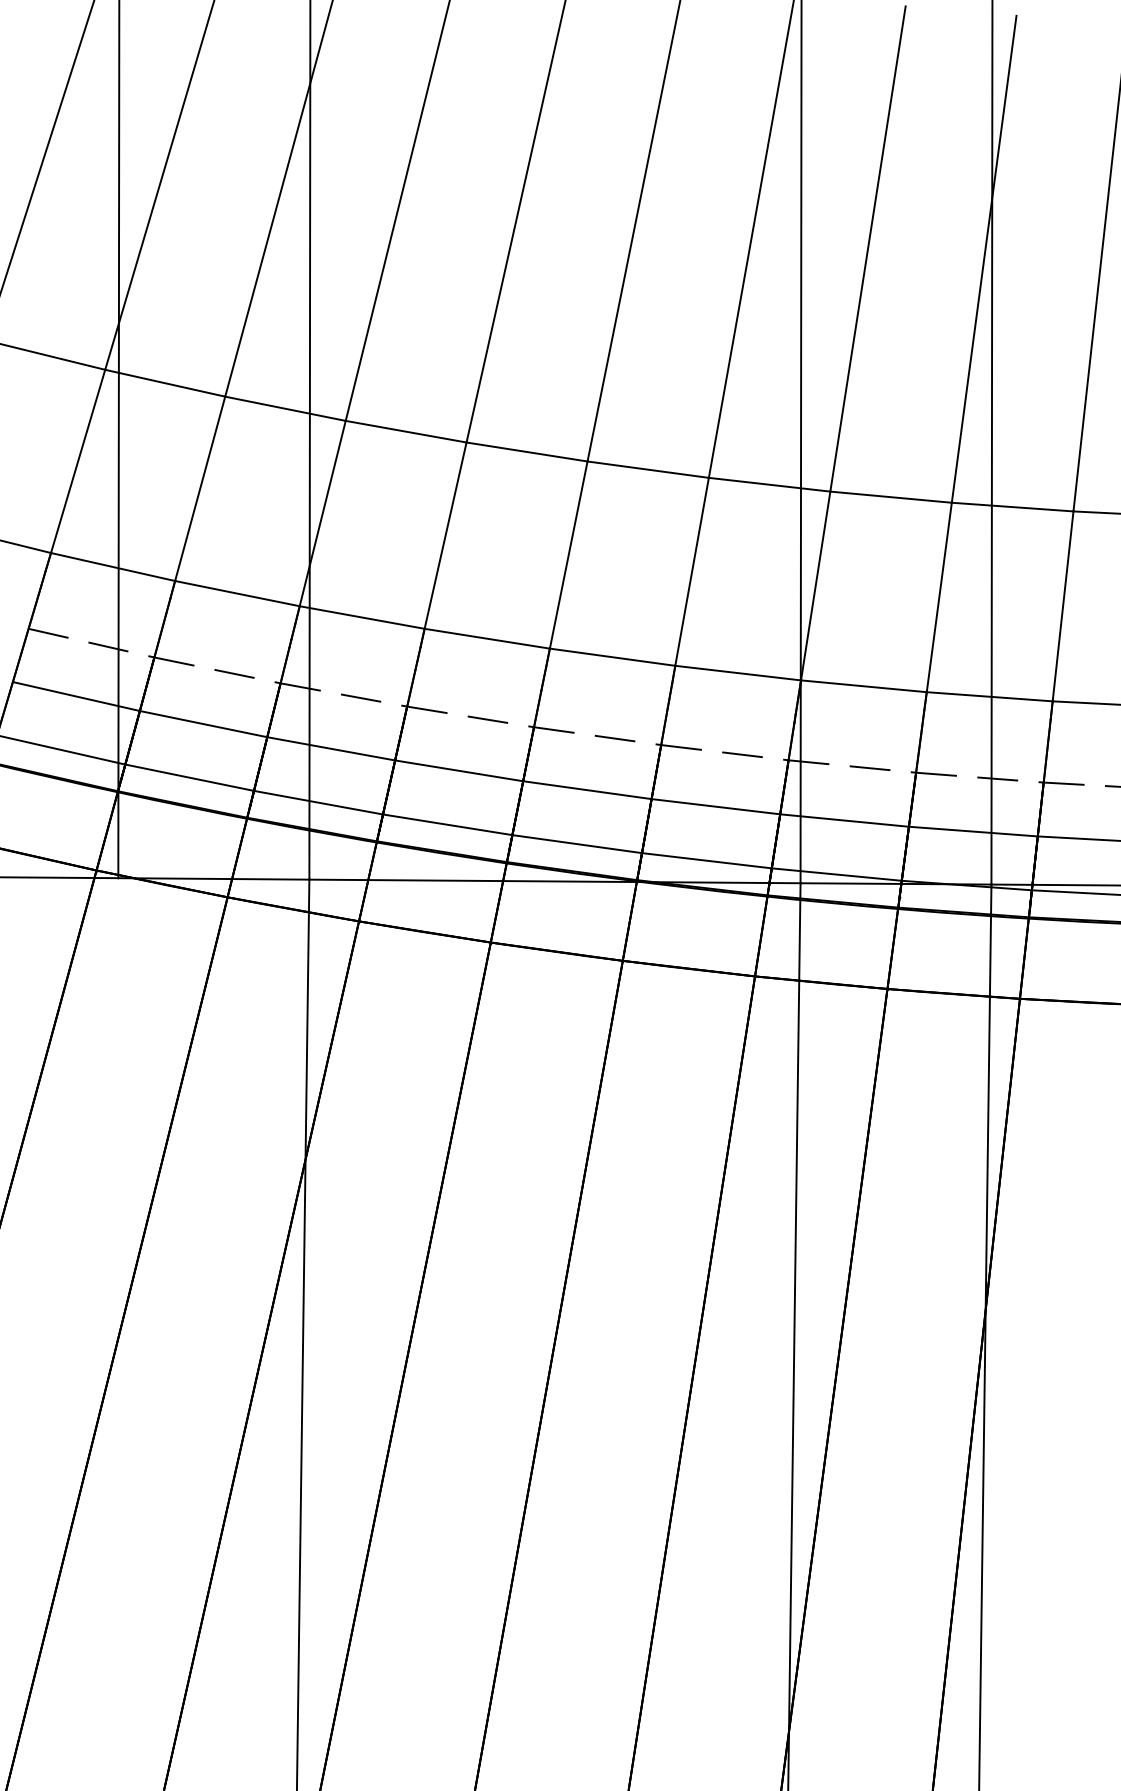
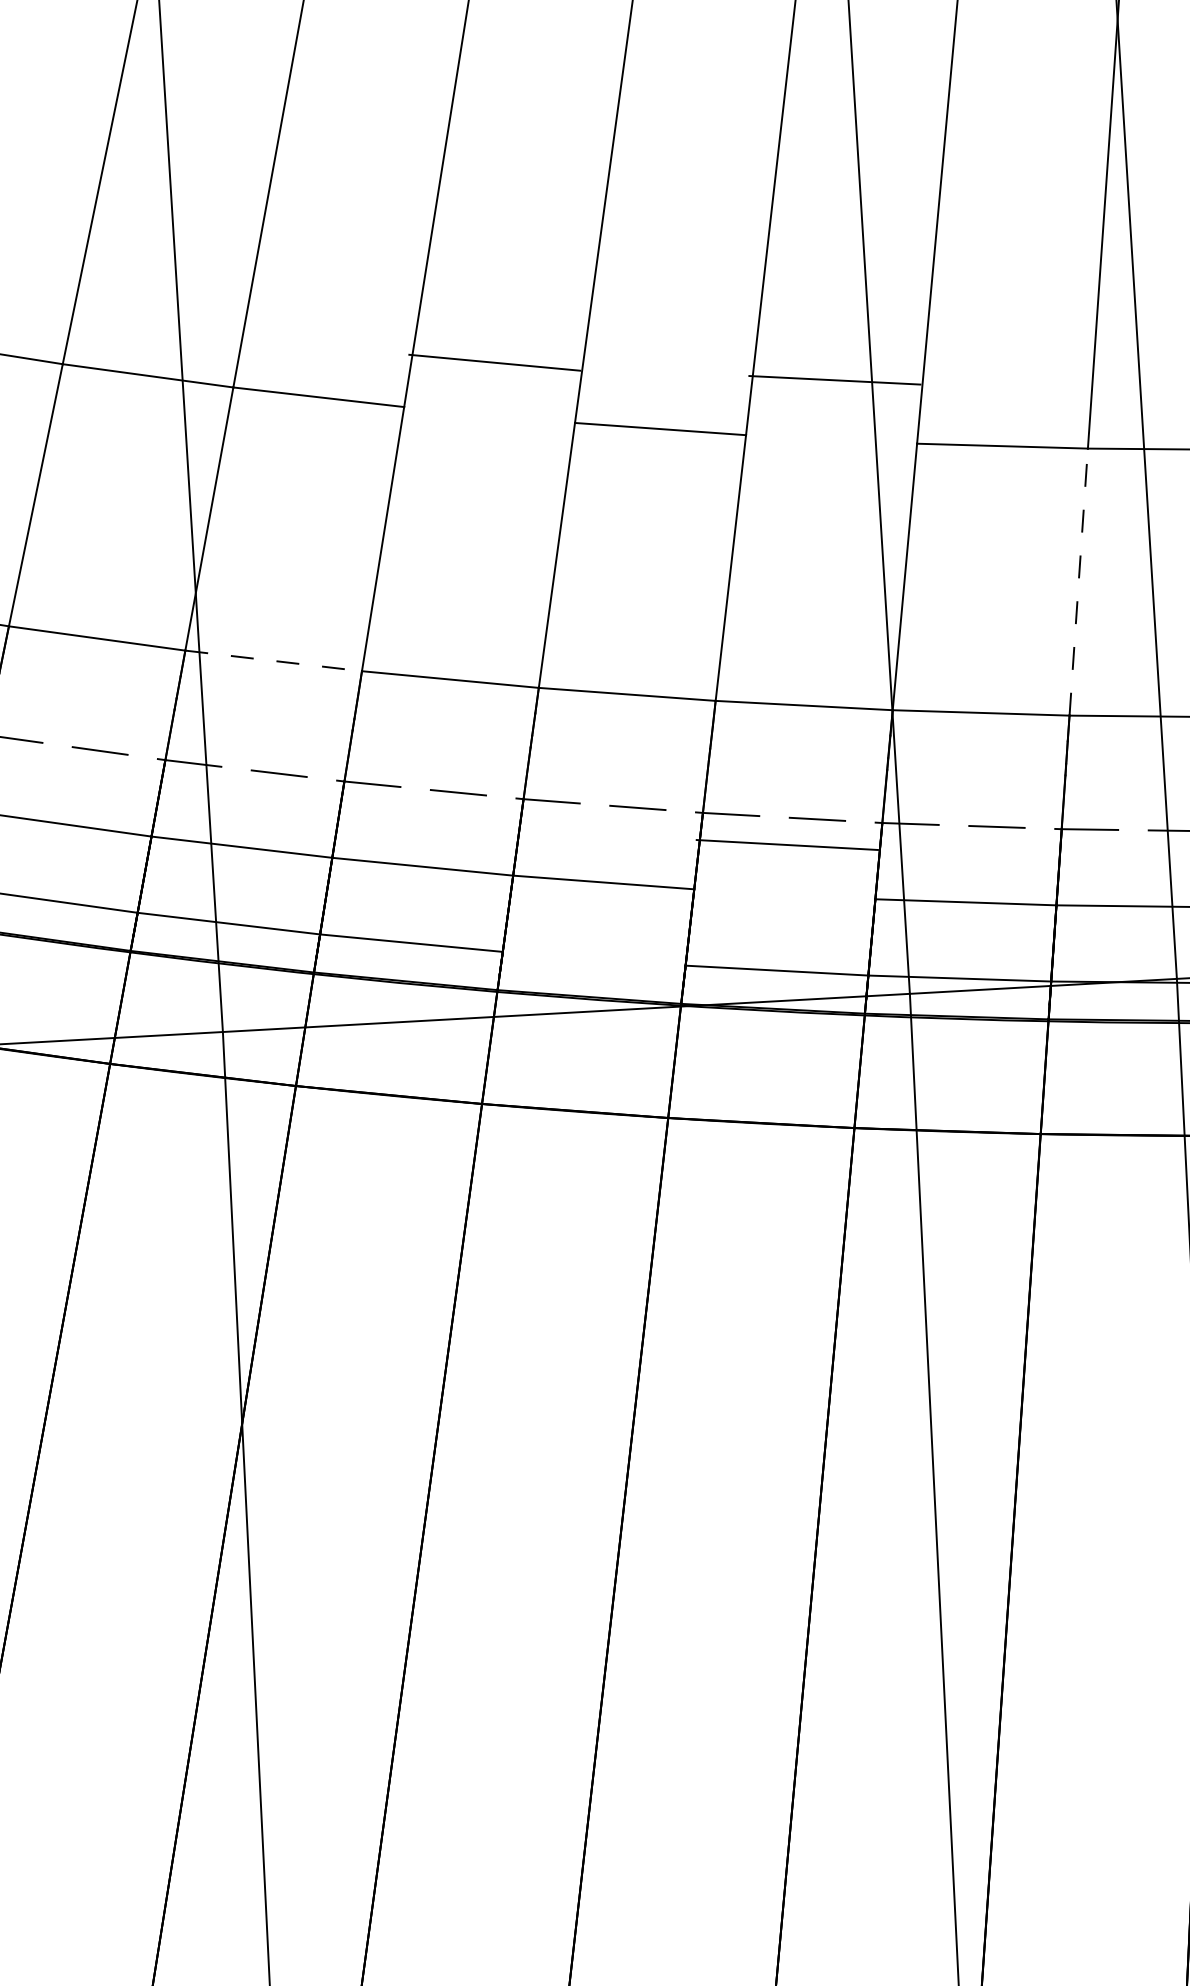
line: (526, 451) -> (493, 362), moved
line: (769, 484) -> (834, 379), moved
line: (939, 597) -> (1079, 582), solid -> dashed
line: (362, 617) -> (274, 660), solid -> dashed
line: (715, 806) -> (786, 844), moved
line: (577, 844) -> (594, 959), removed

